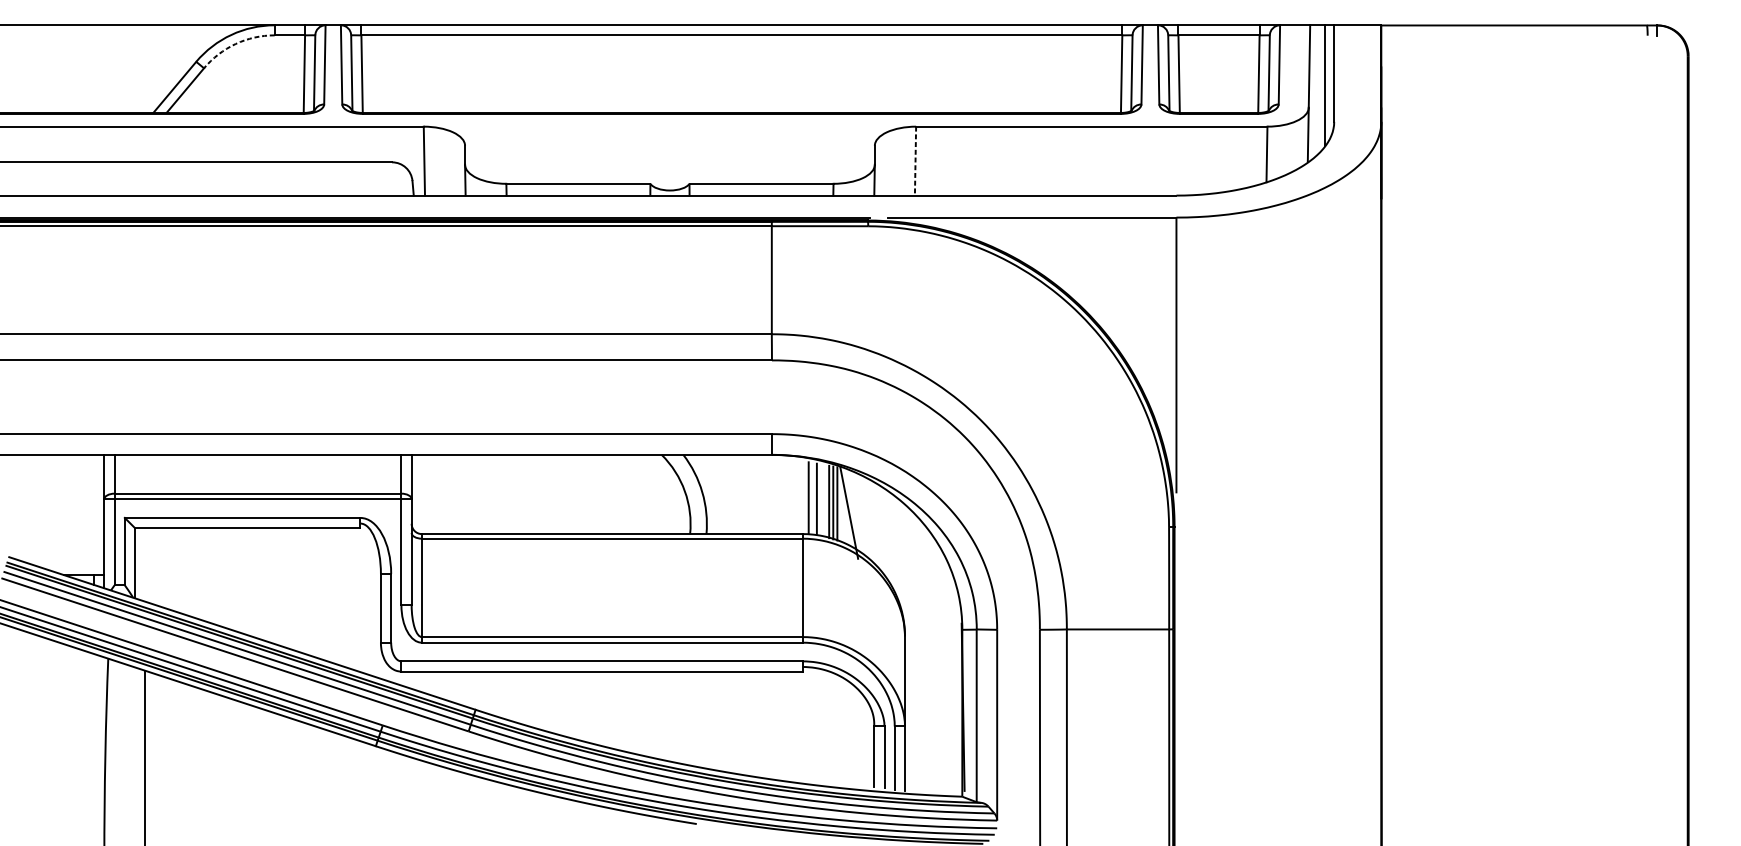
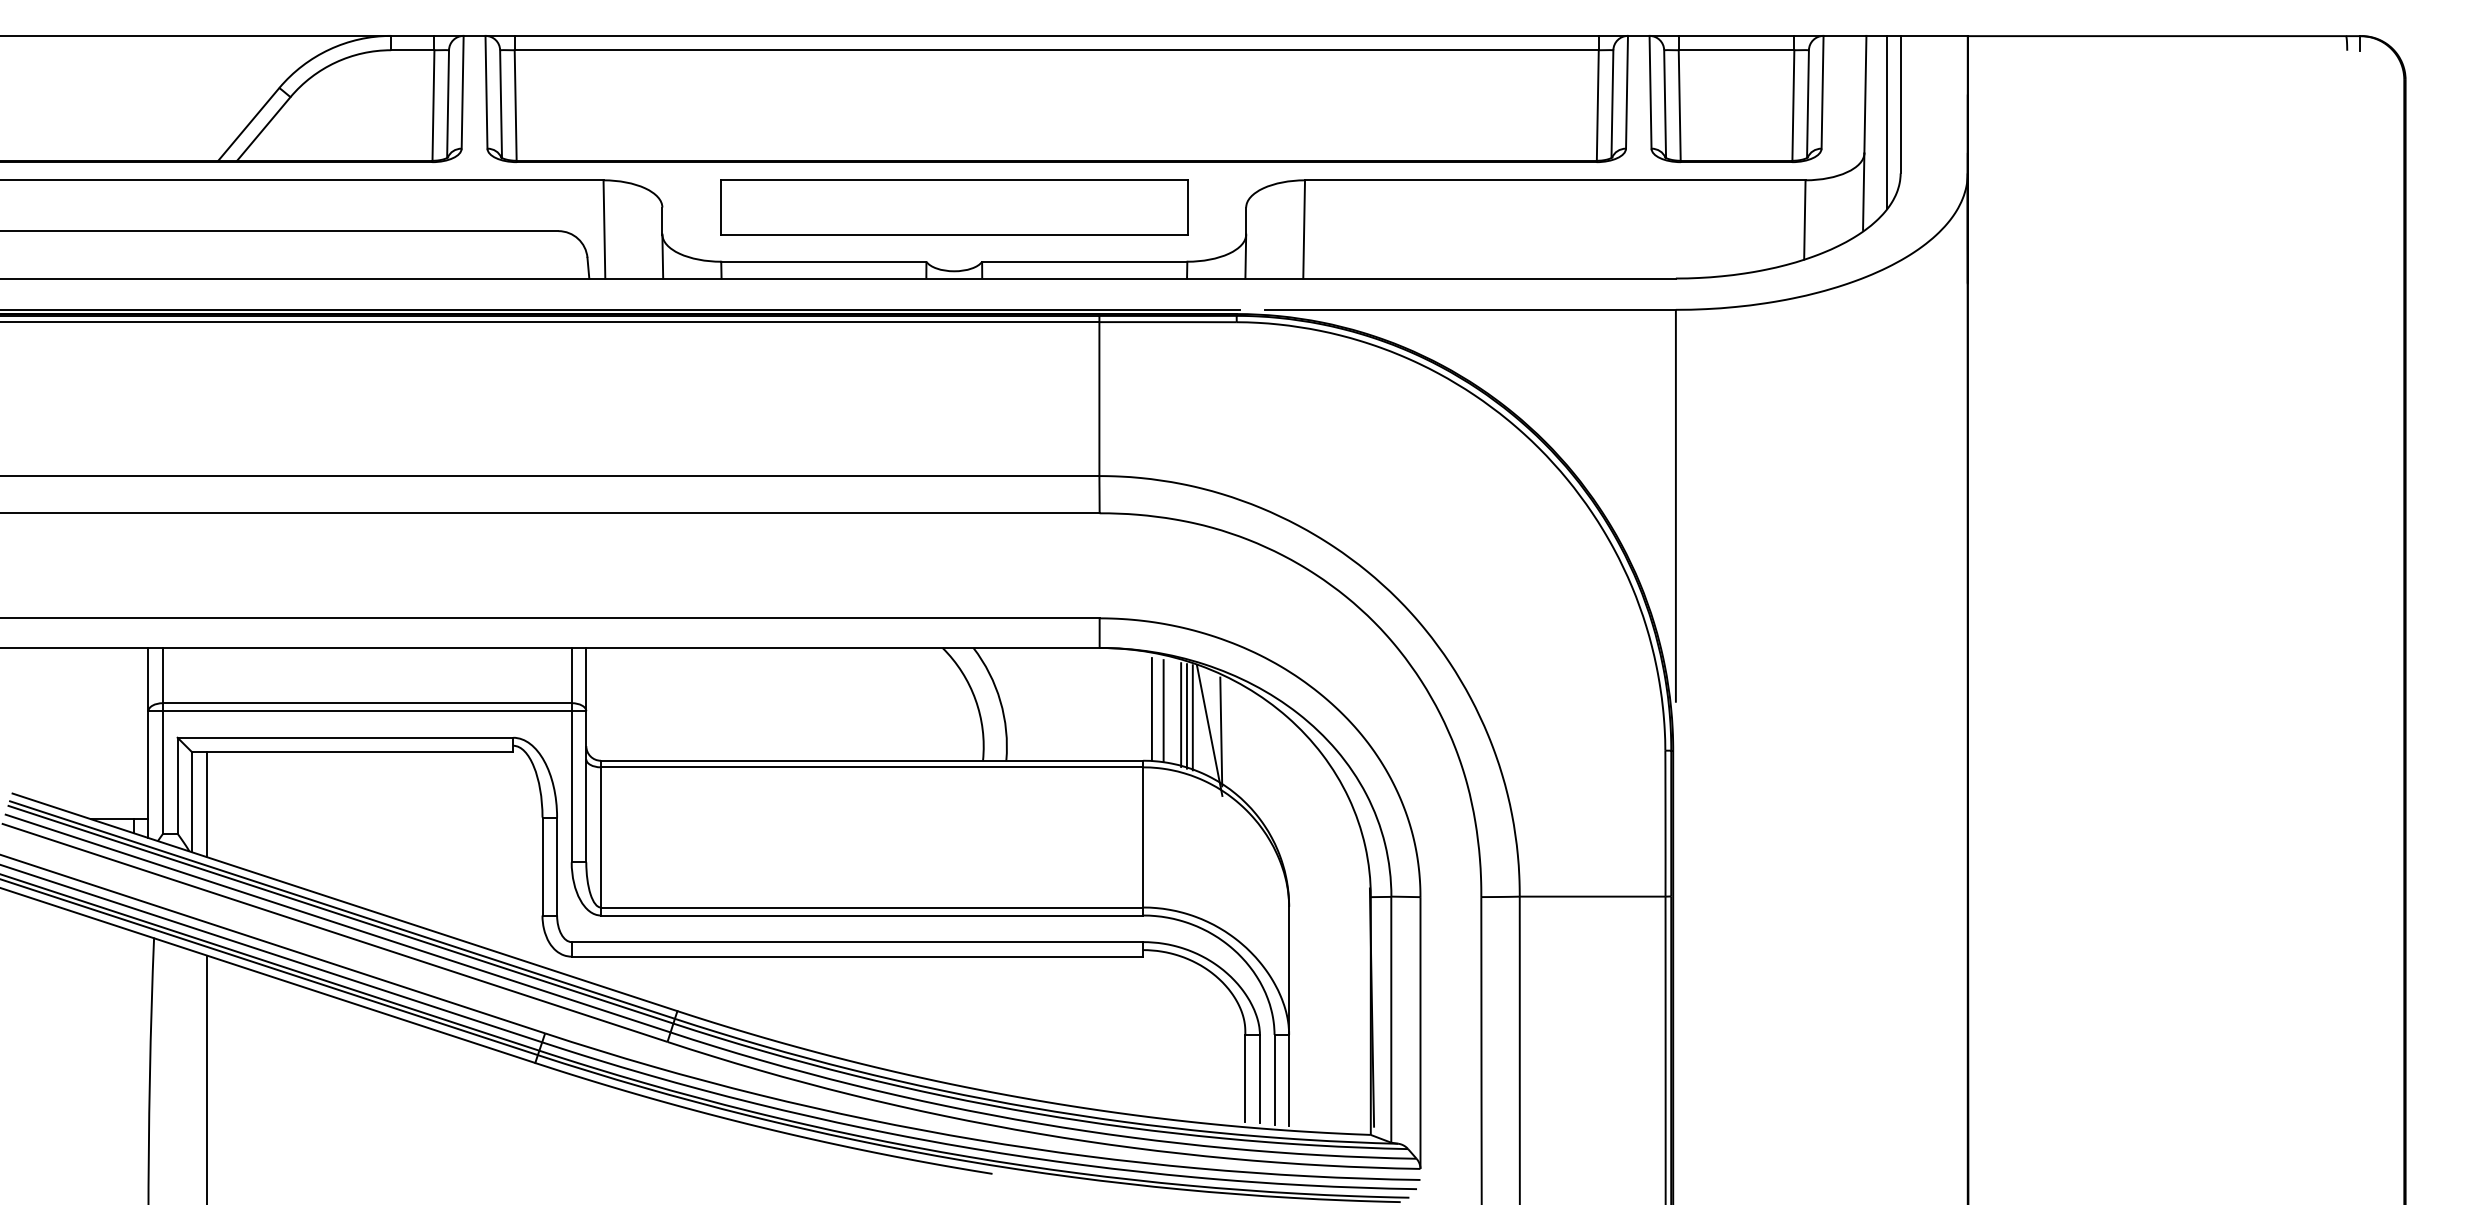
arc: (235, 43) -> (335, 62), dashed -> solid
part: (670, 145) -> (954, 207), added
line: (915, 161) -> (1304, 229), dashed -> solid
line: (857, 513) -> (1221, 731), added
line: (145, 564) -> (206, 804), added

